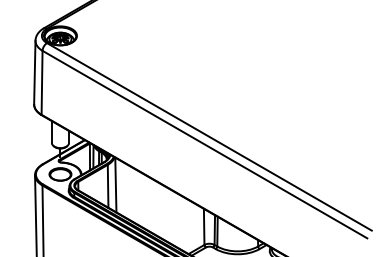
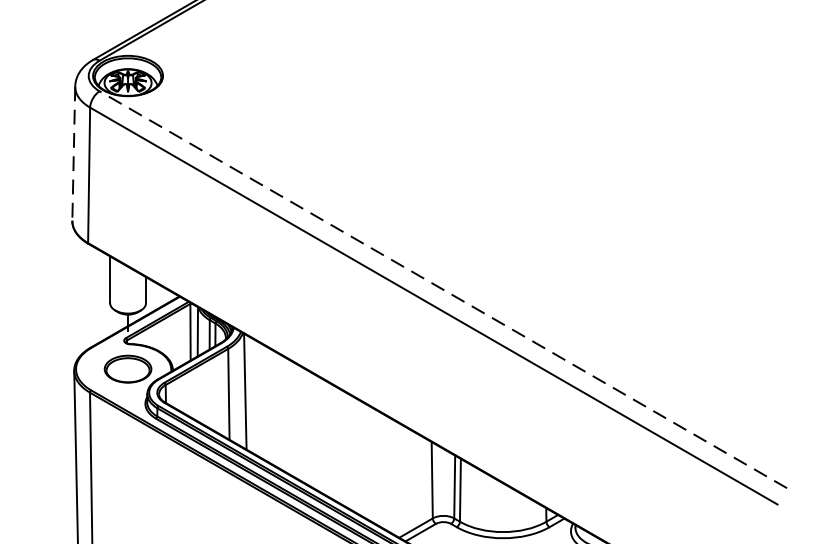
line: (34, 72) -> (73, 153), solid -> dashed
line: (209, 136) -> (443, 288), solid -> dashed

